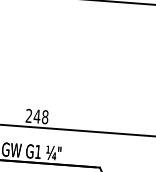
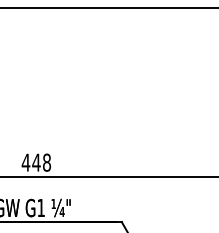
text: (28, 115) -> (25, 162), 248 -> 448

